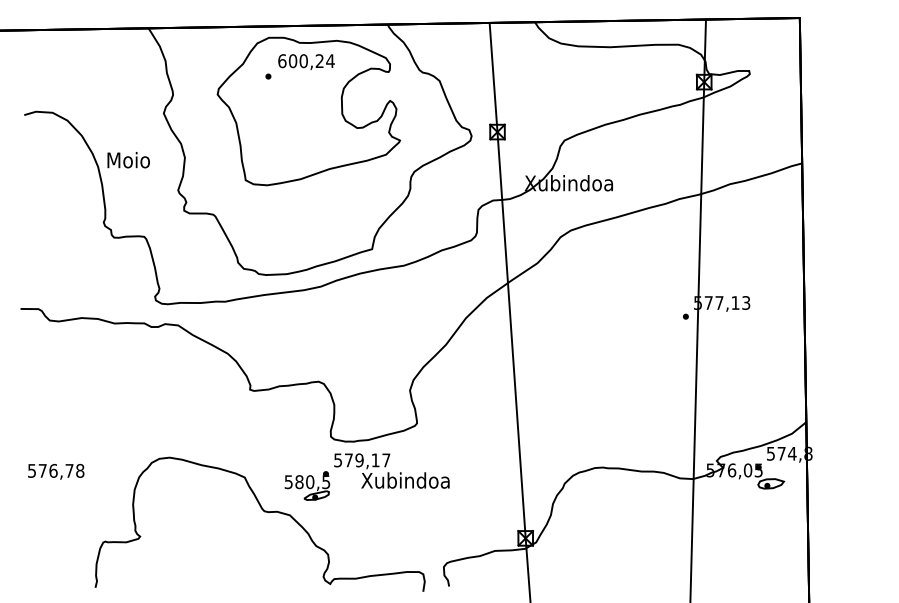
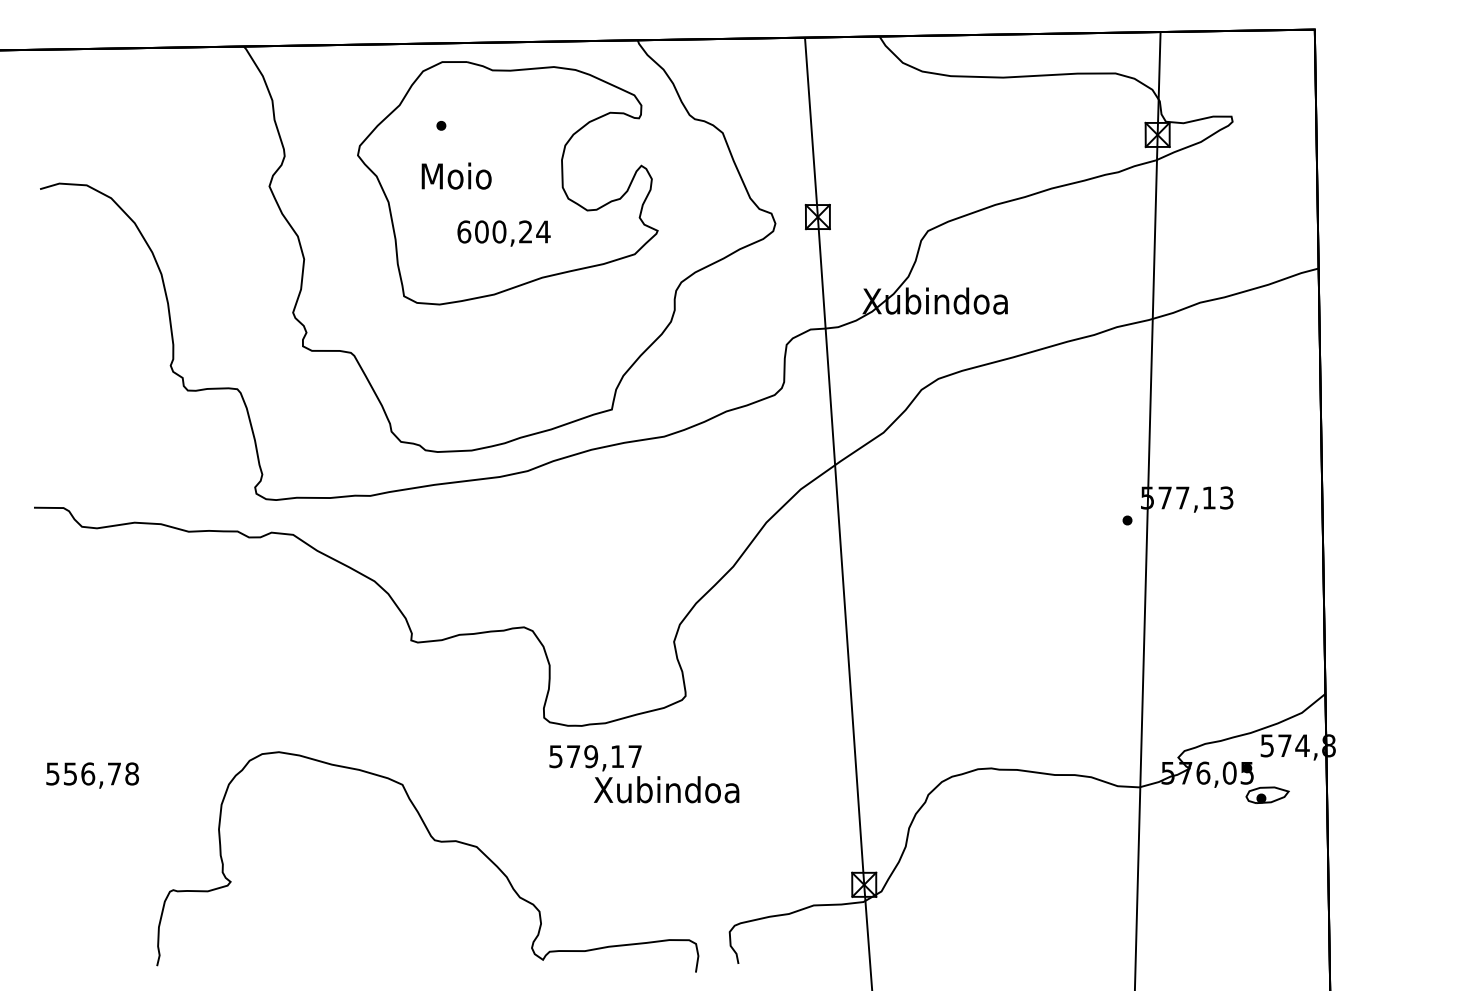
text: (306, 61) -> (503, 232), moved
text: (128, 160) -> (456, 176), moved
text: (42, 470) -> (70, 773), 576,78 -> 556,78
part: (307, 485) -> (505, 797), removed

